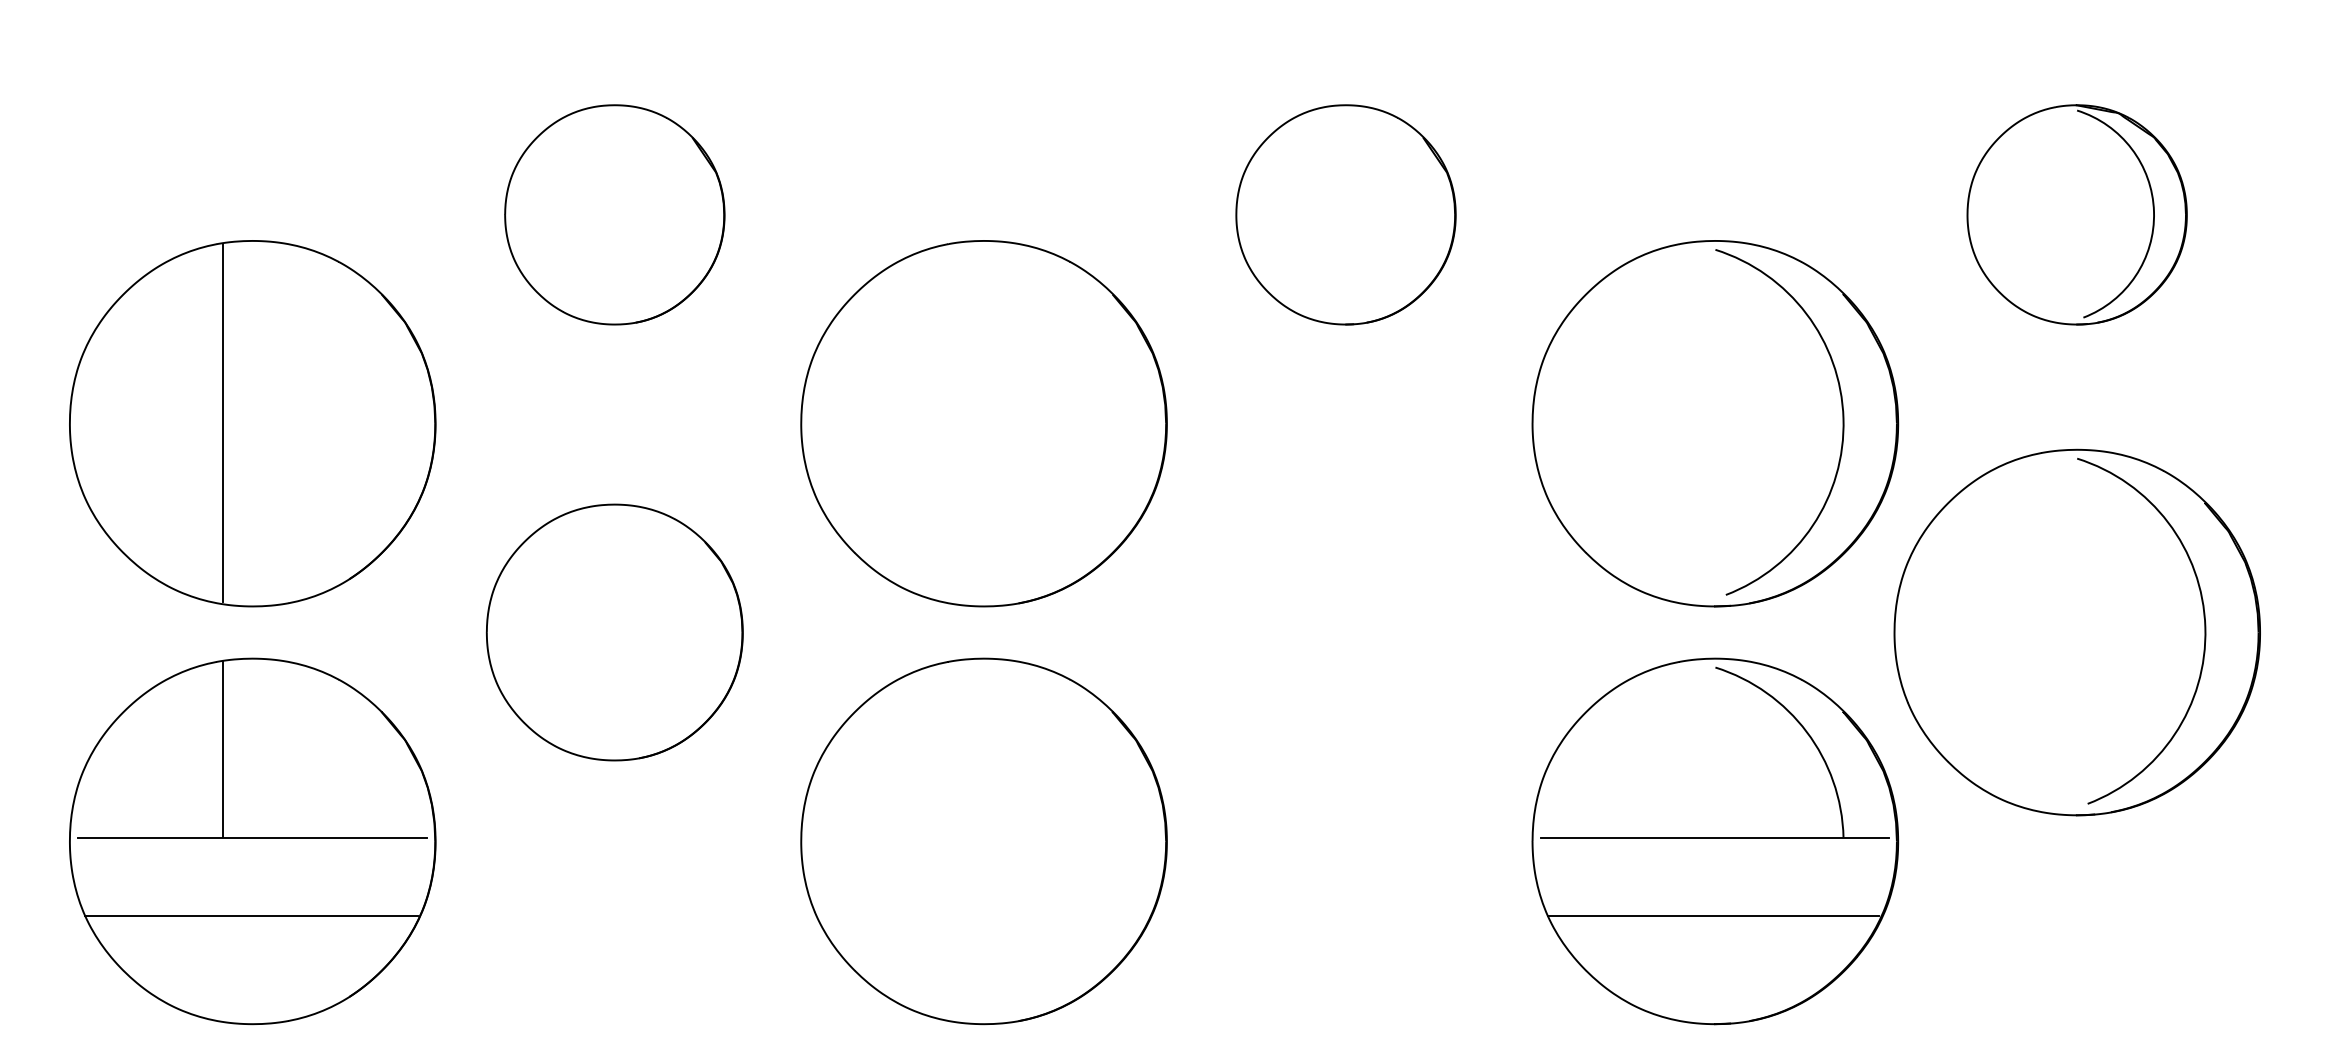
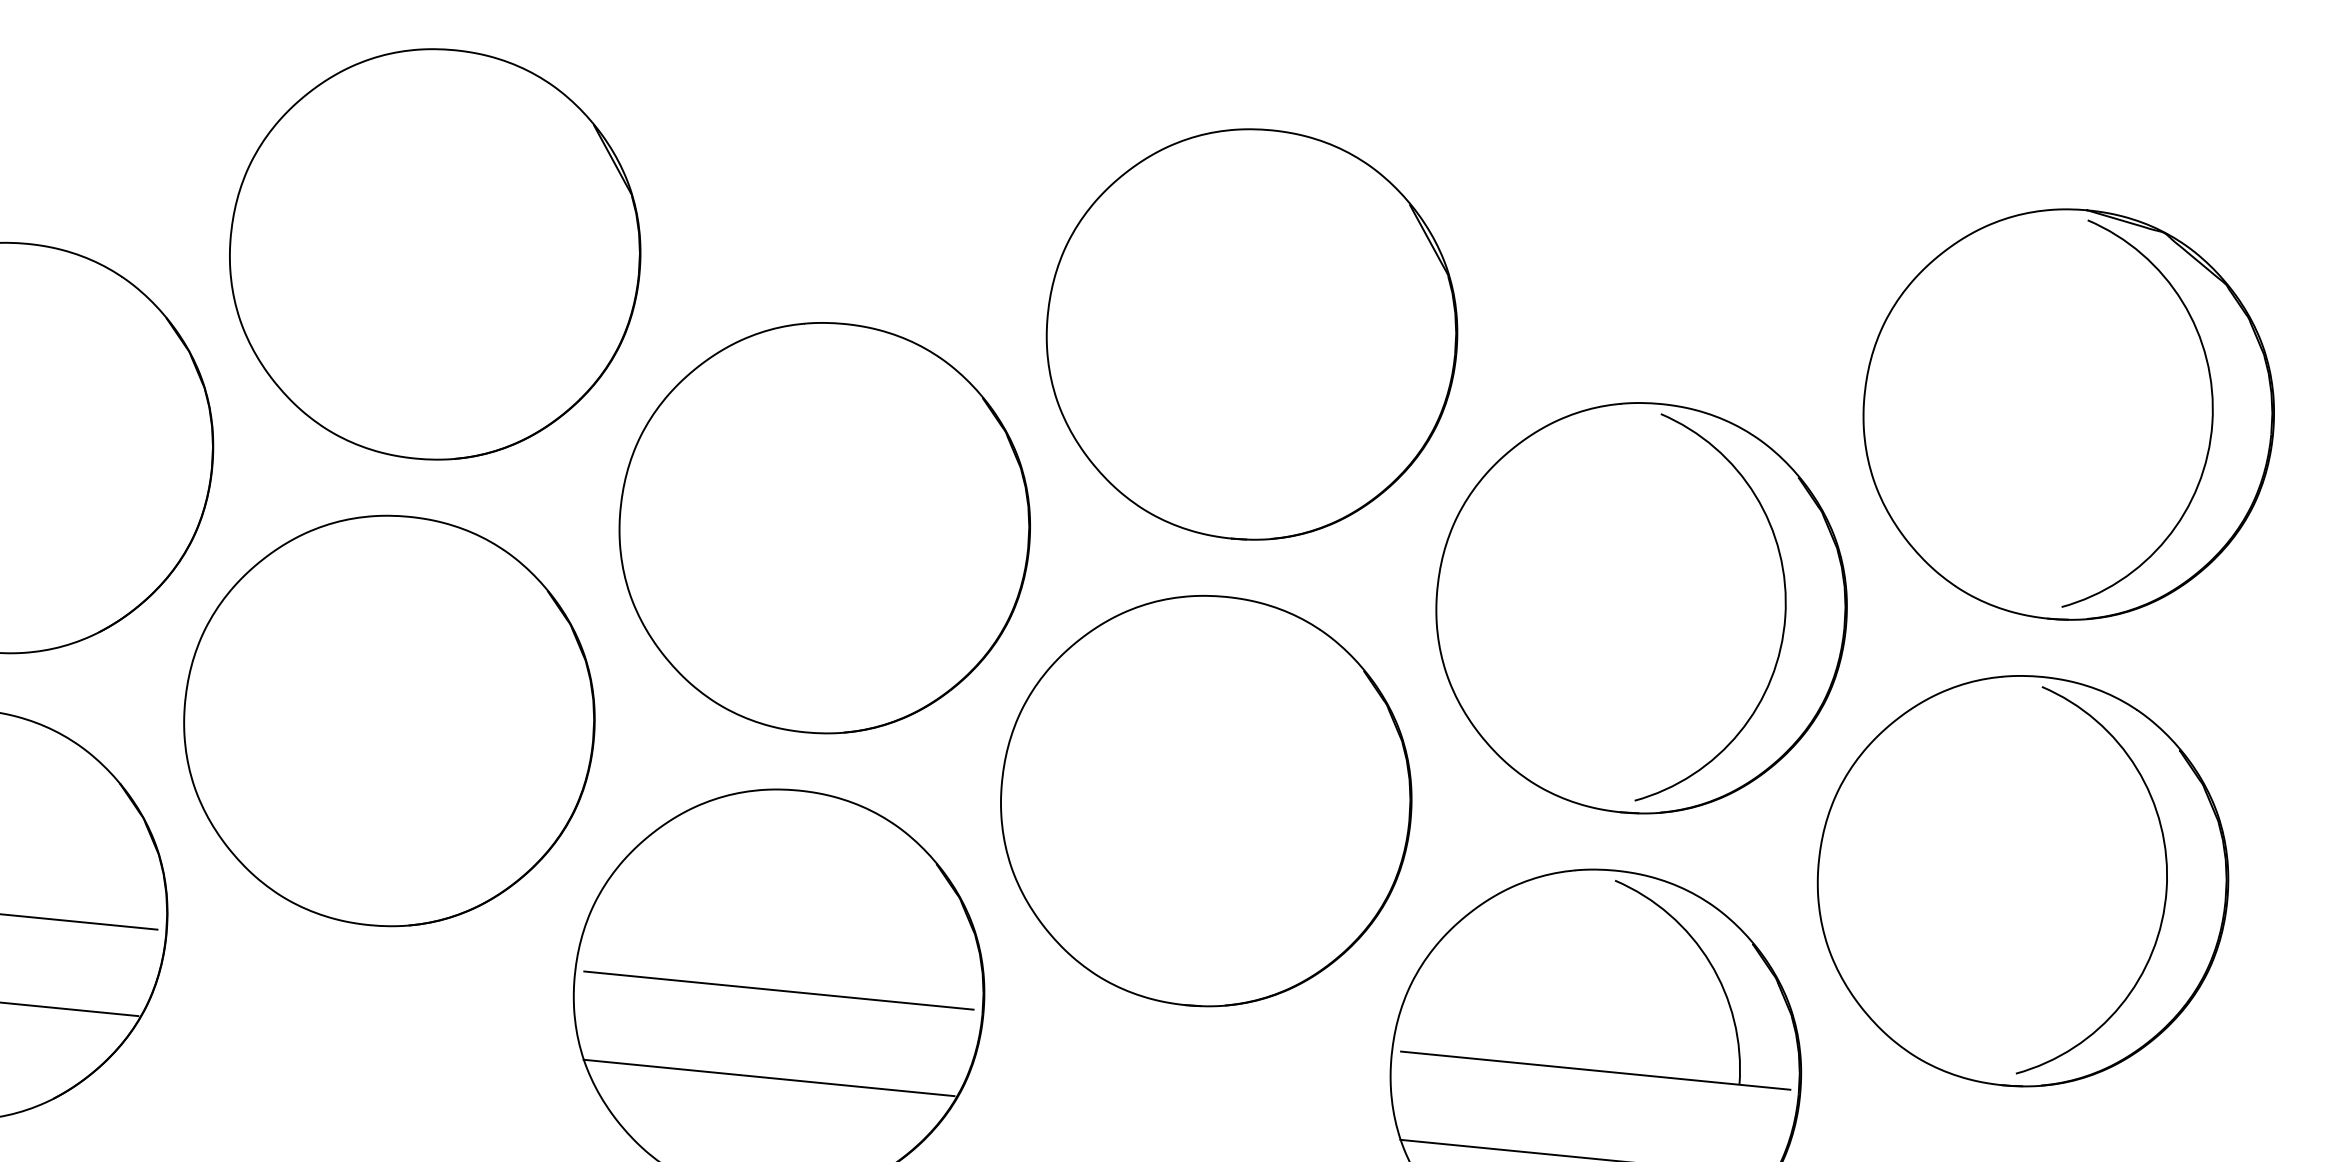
part: (614, 214) -> (434, 254), size x1.67
part: (1345, 214) -> (1251, 334), size x1.67
part: (2076, 214) -> (2067, 414), size x1.67
part: (614, 632) -> (389, 720), size x1.43
part: (1345, 632) -> (1205, 800), added
line: (983, 837) -> (778, 990), added
line: (982, 916) -> (769, 1078), added

